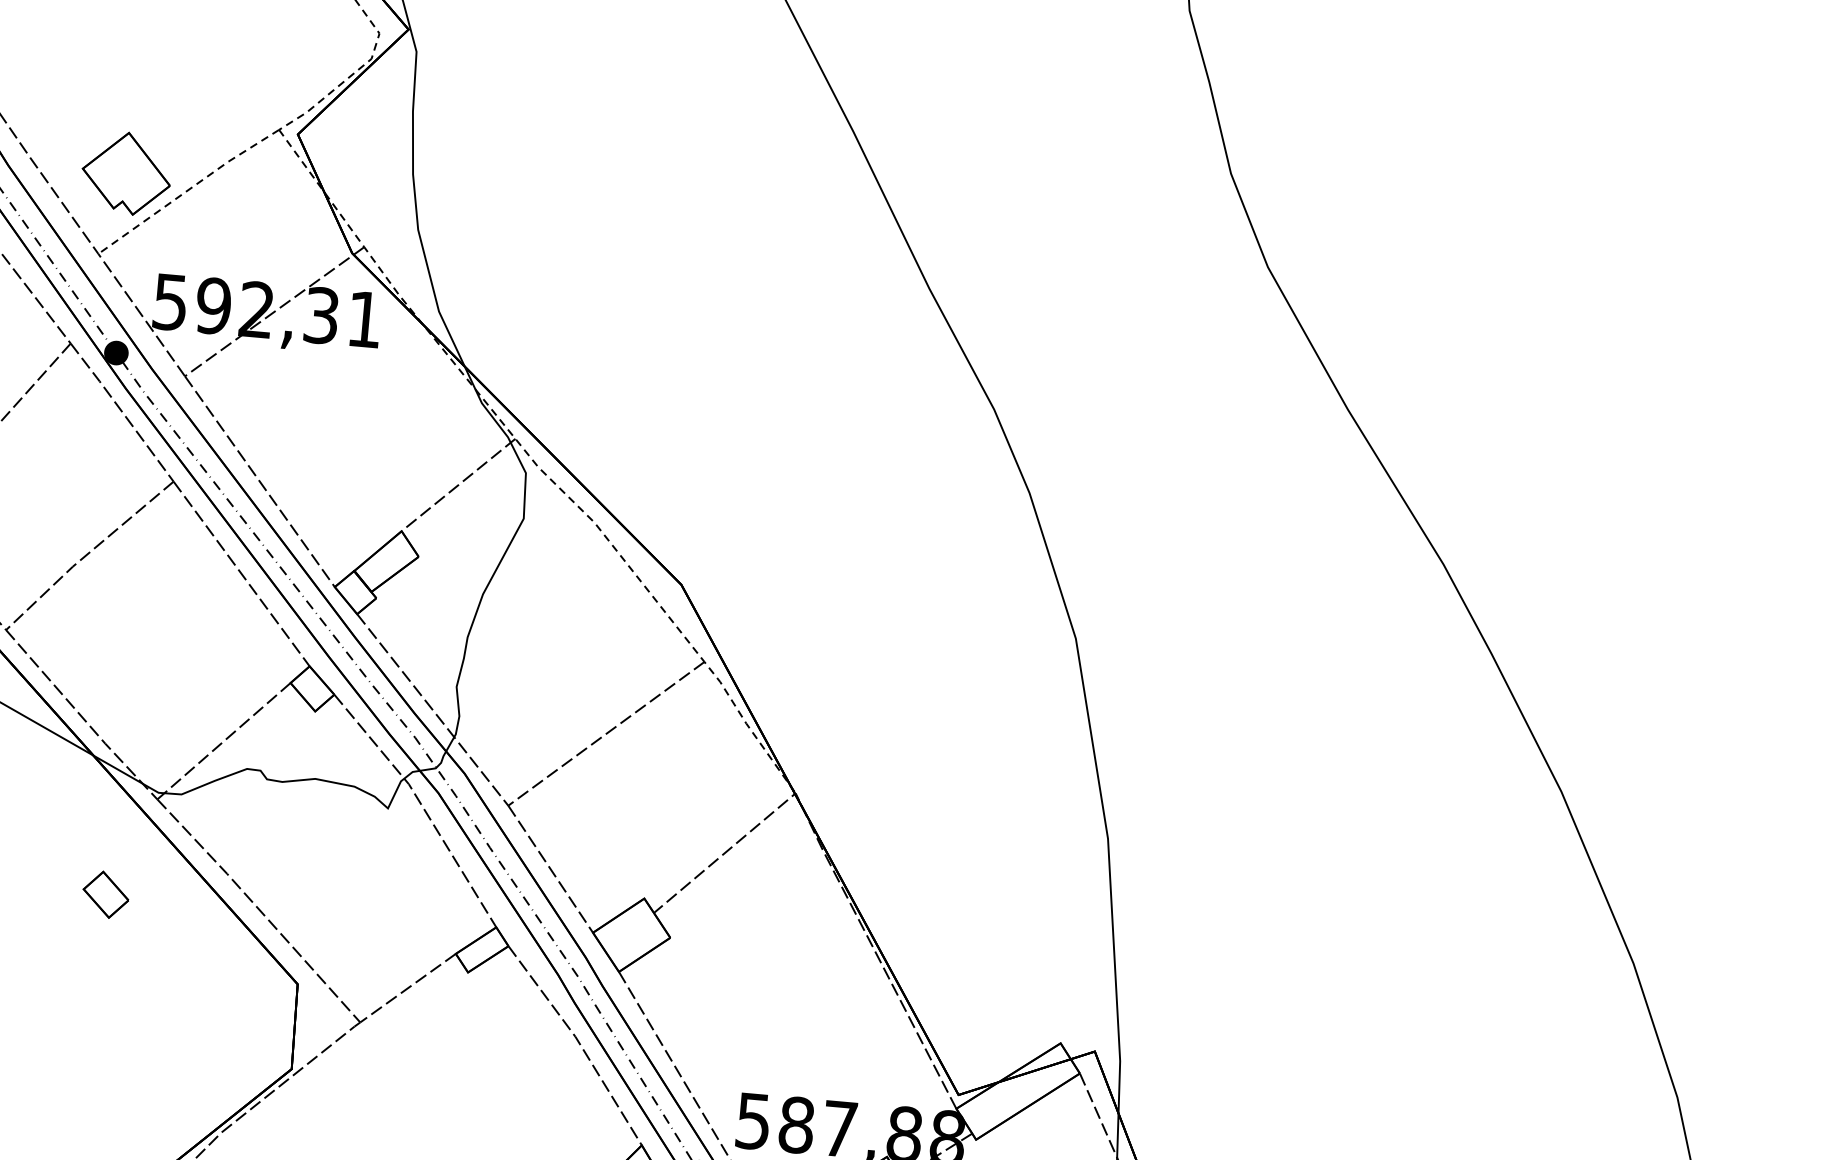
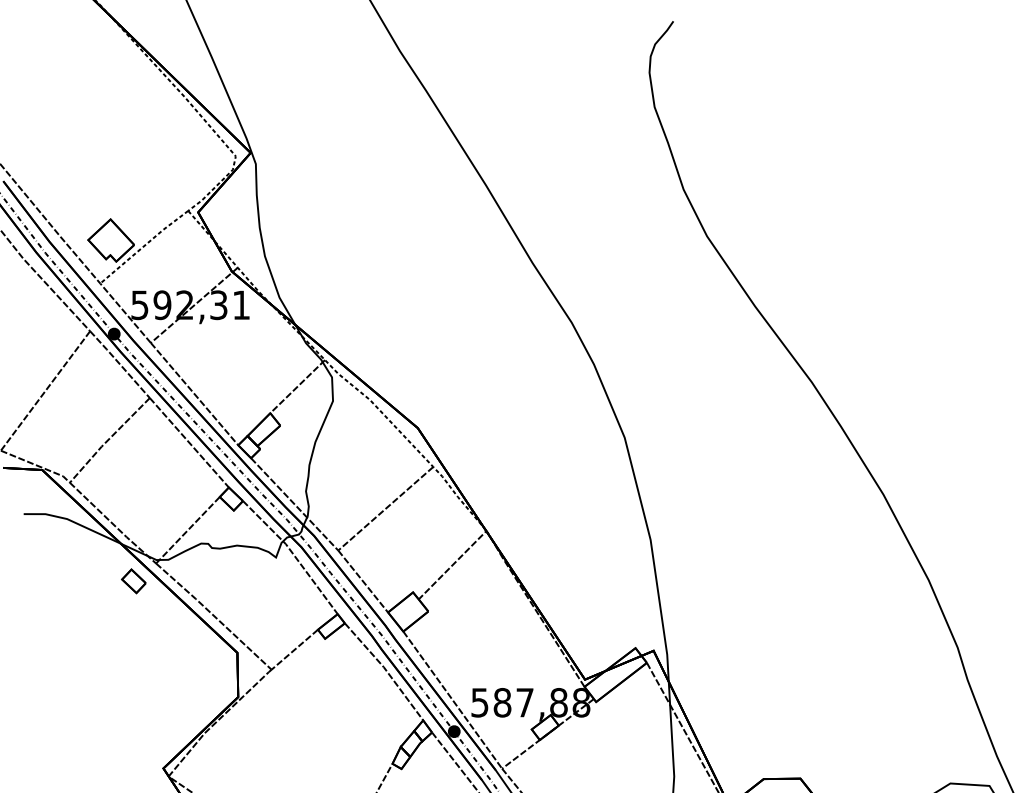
part: (105, 895) -> (133, 581), moved

